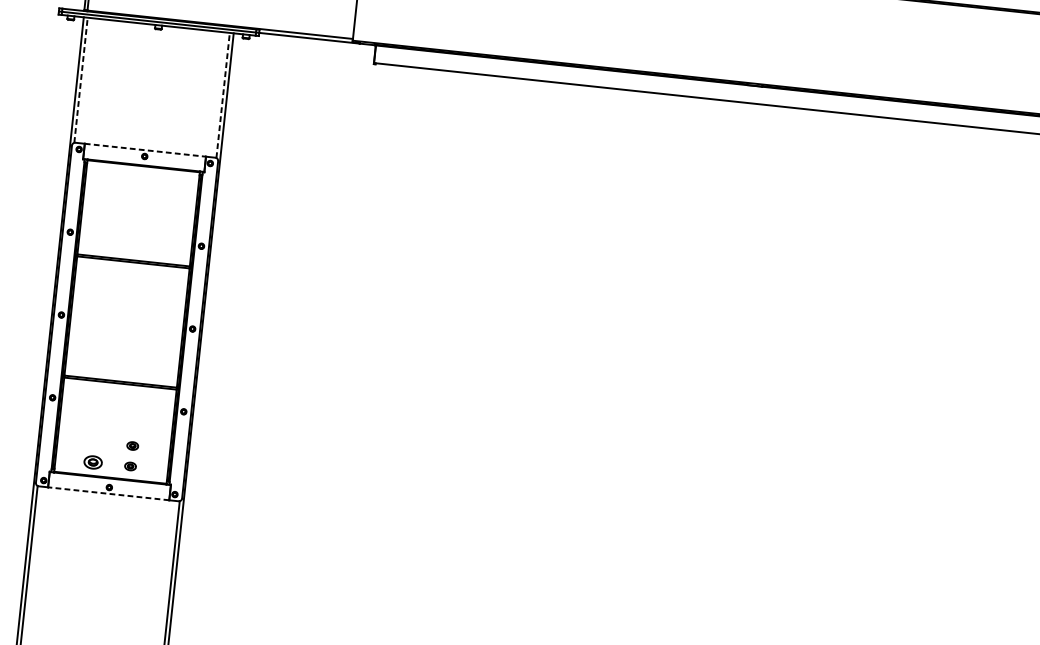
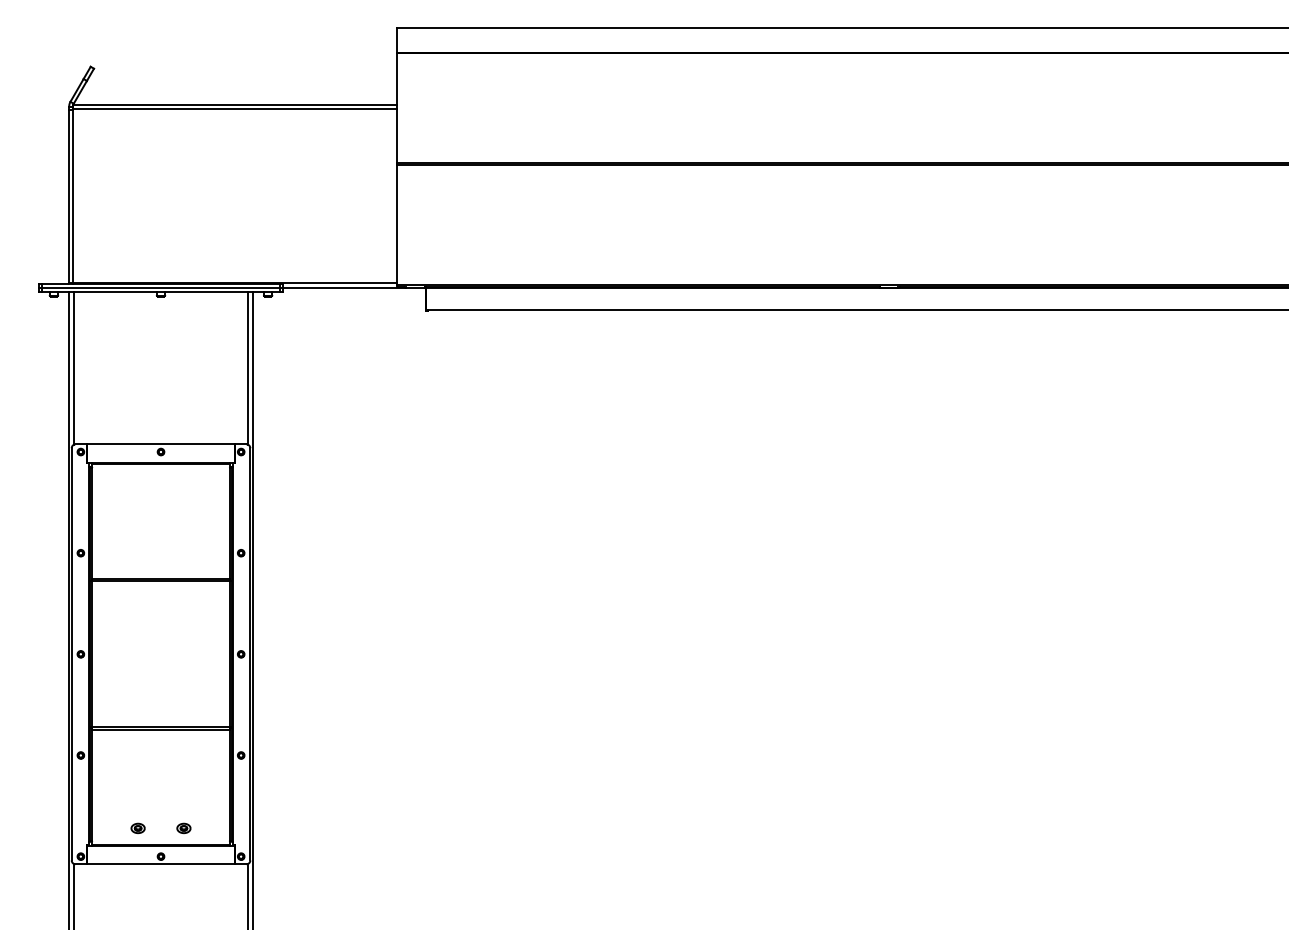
line: (81, 79) -> (74, 367), dashed -> solid
line: (222, 94) -> (247, 367), dashed -> solid
line: (145, 150) -> (161, 444), dashed -> solid
part: (132, 446) -> (183, 803), removed
part: (92, 462) -> (137, 828), size x0.62
line: (108, 493) -> (160, 864), dashed -> solid

